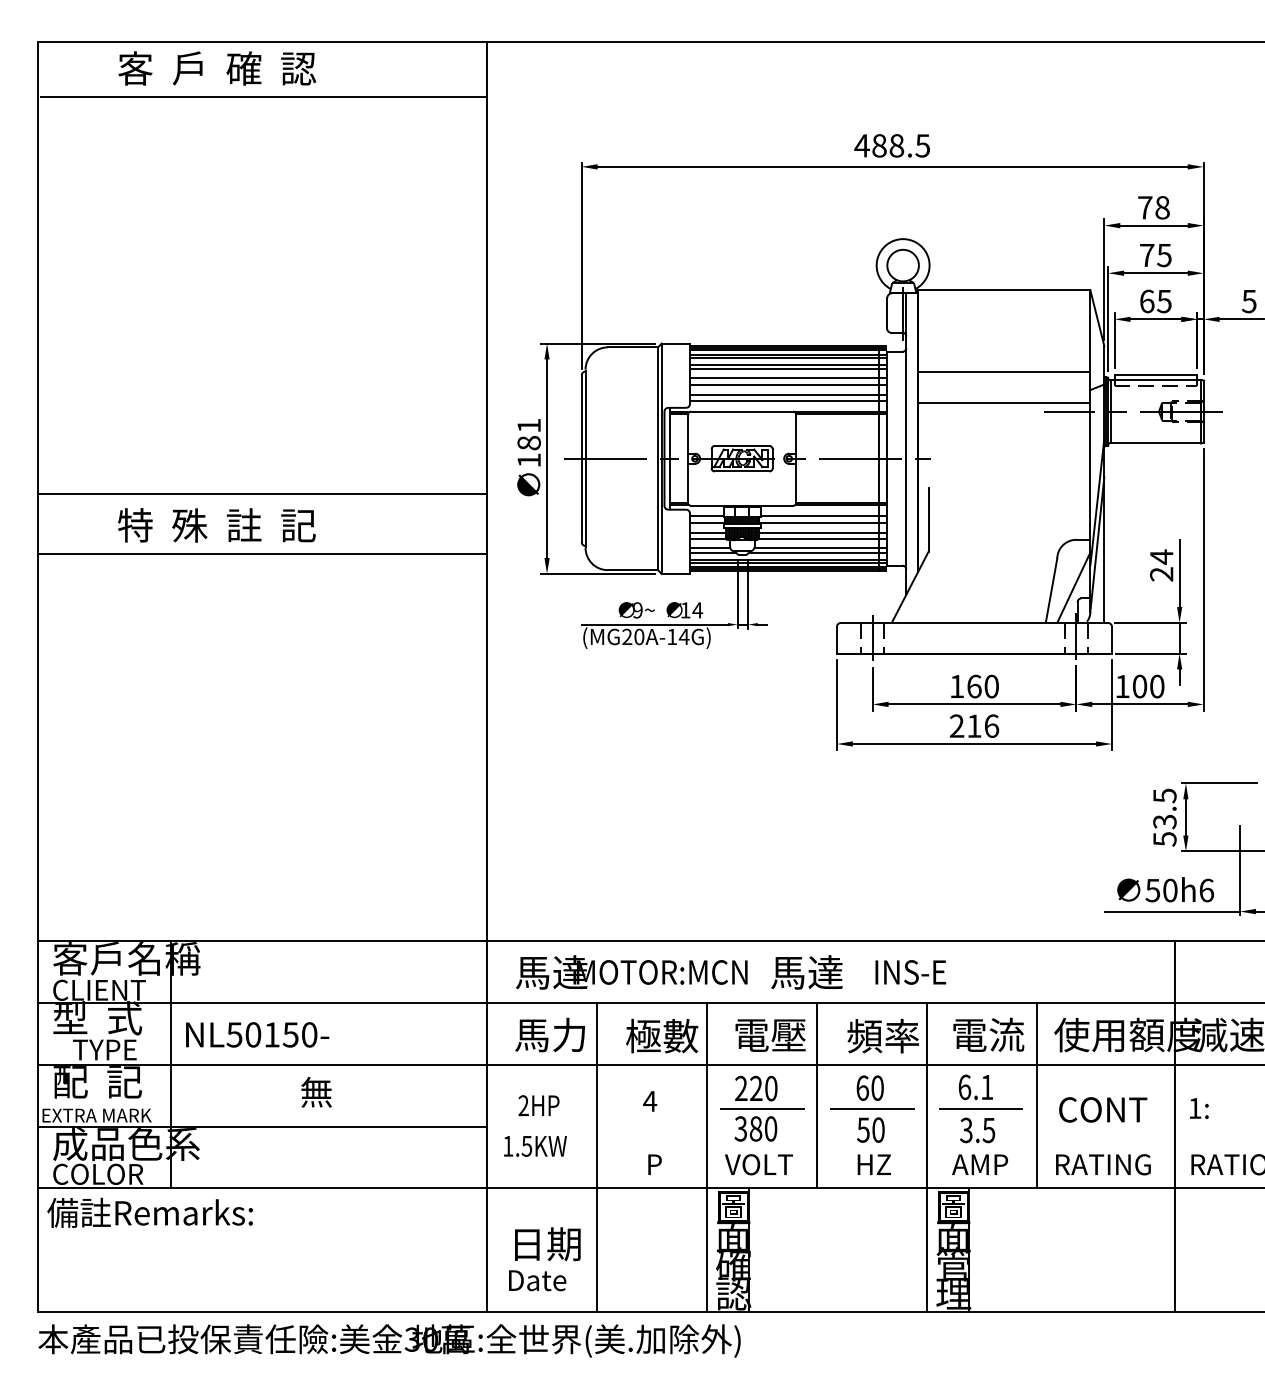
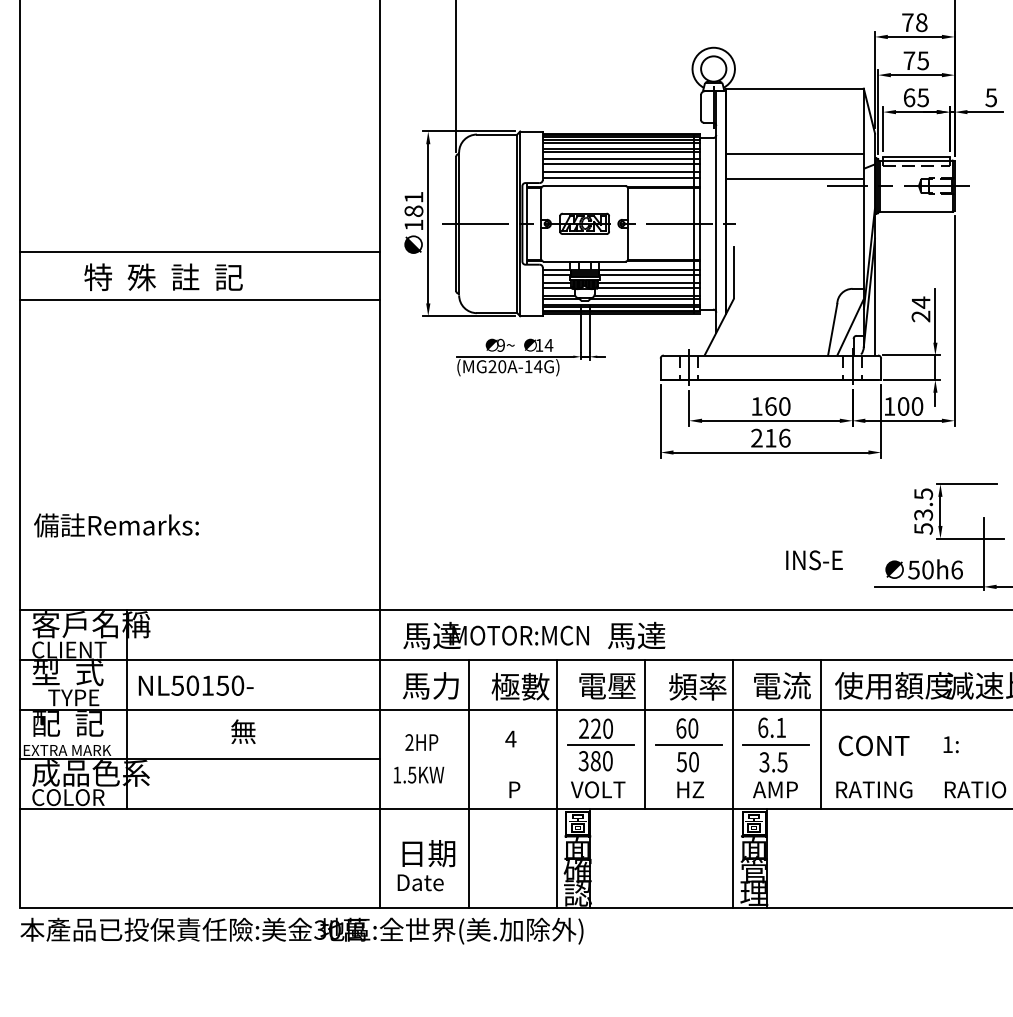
text: (910, 972) -> (814, 560), moved
line: (1174, 1126) -> (931, 759), removed
text: (149, 1212) -> (115, 525), moved

